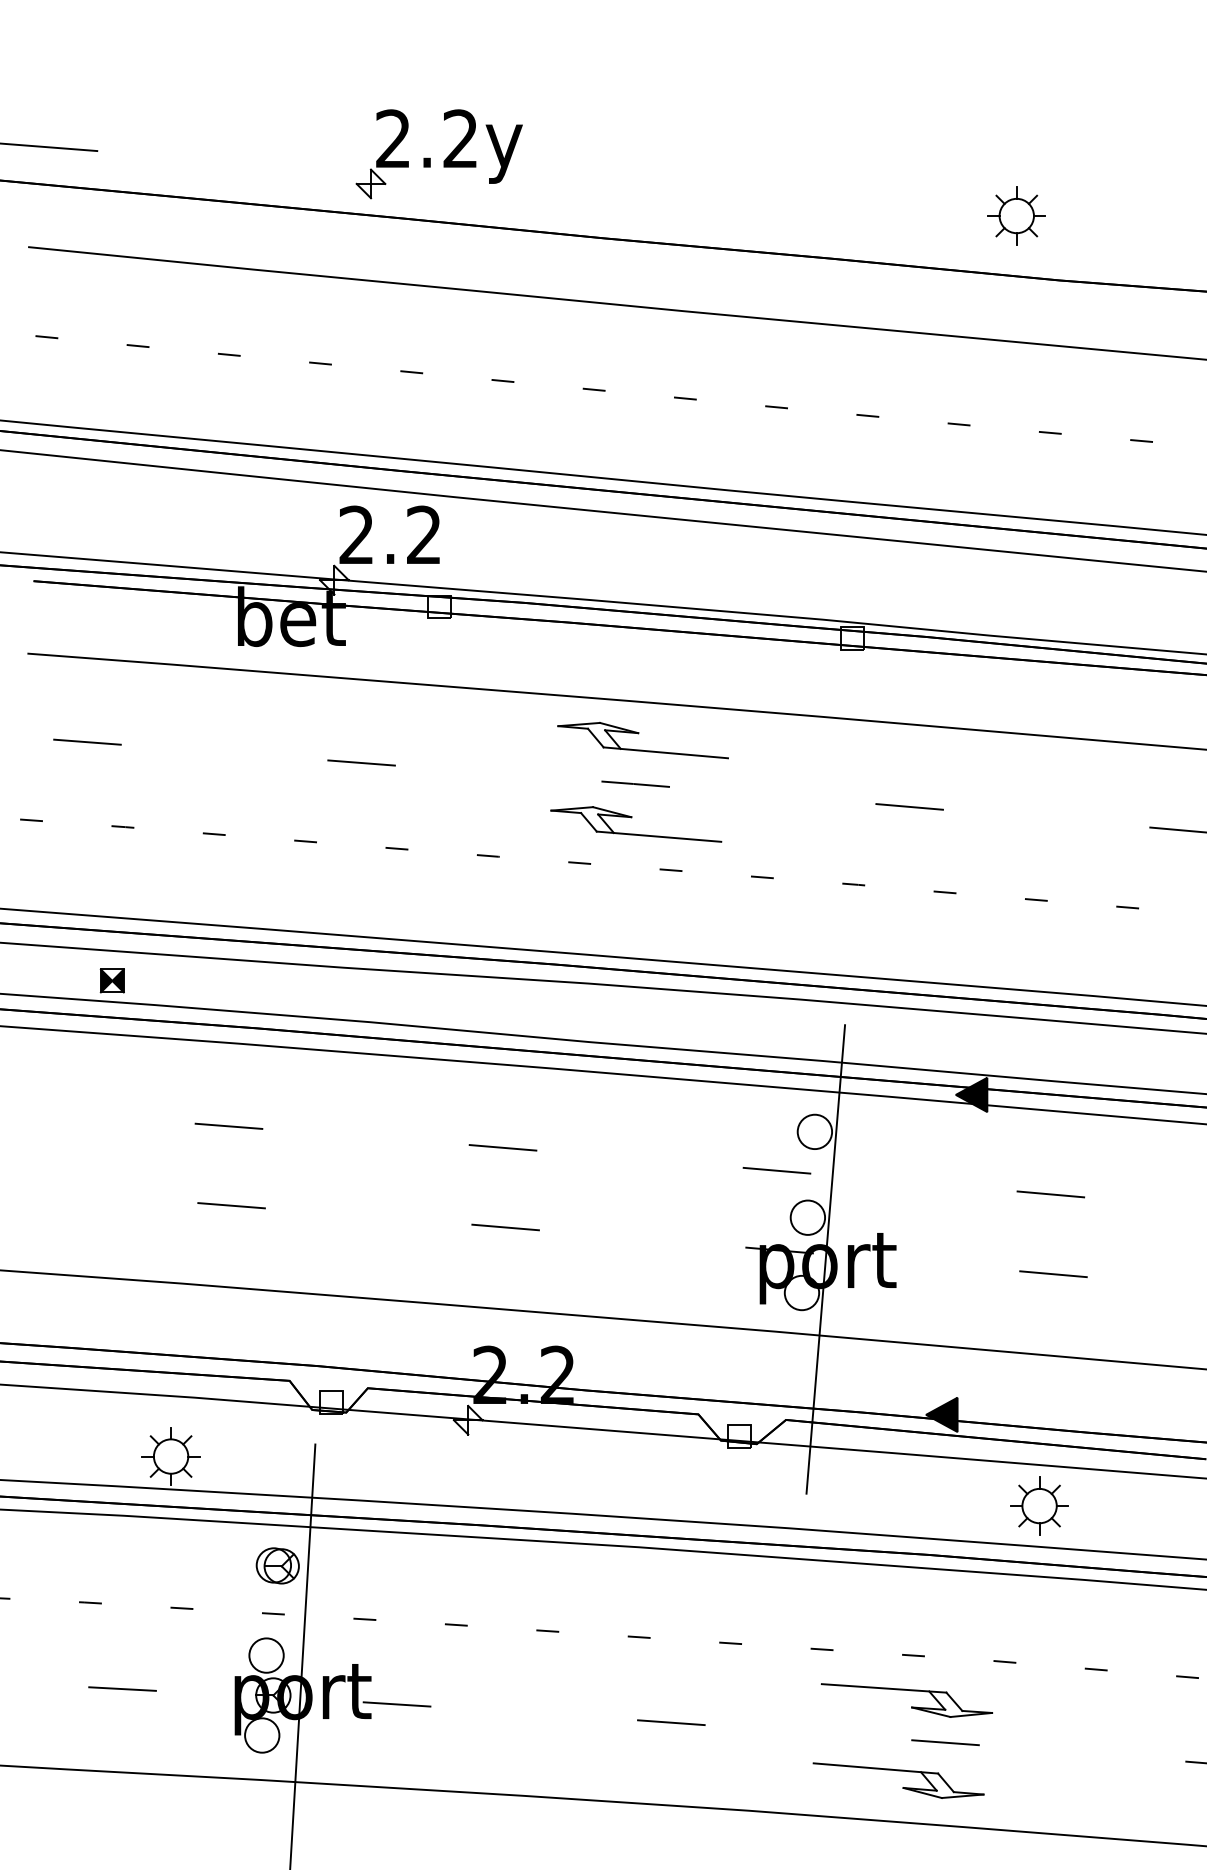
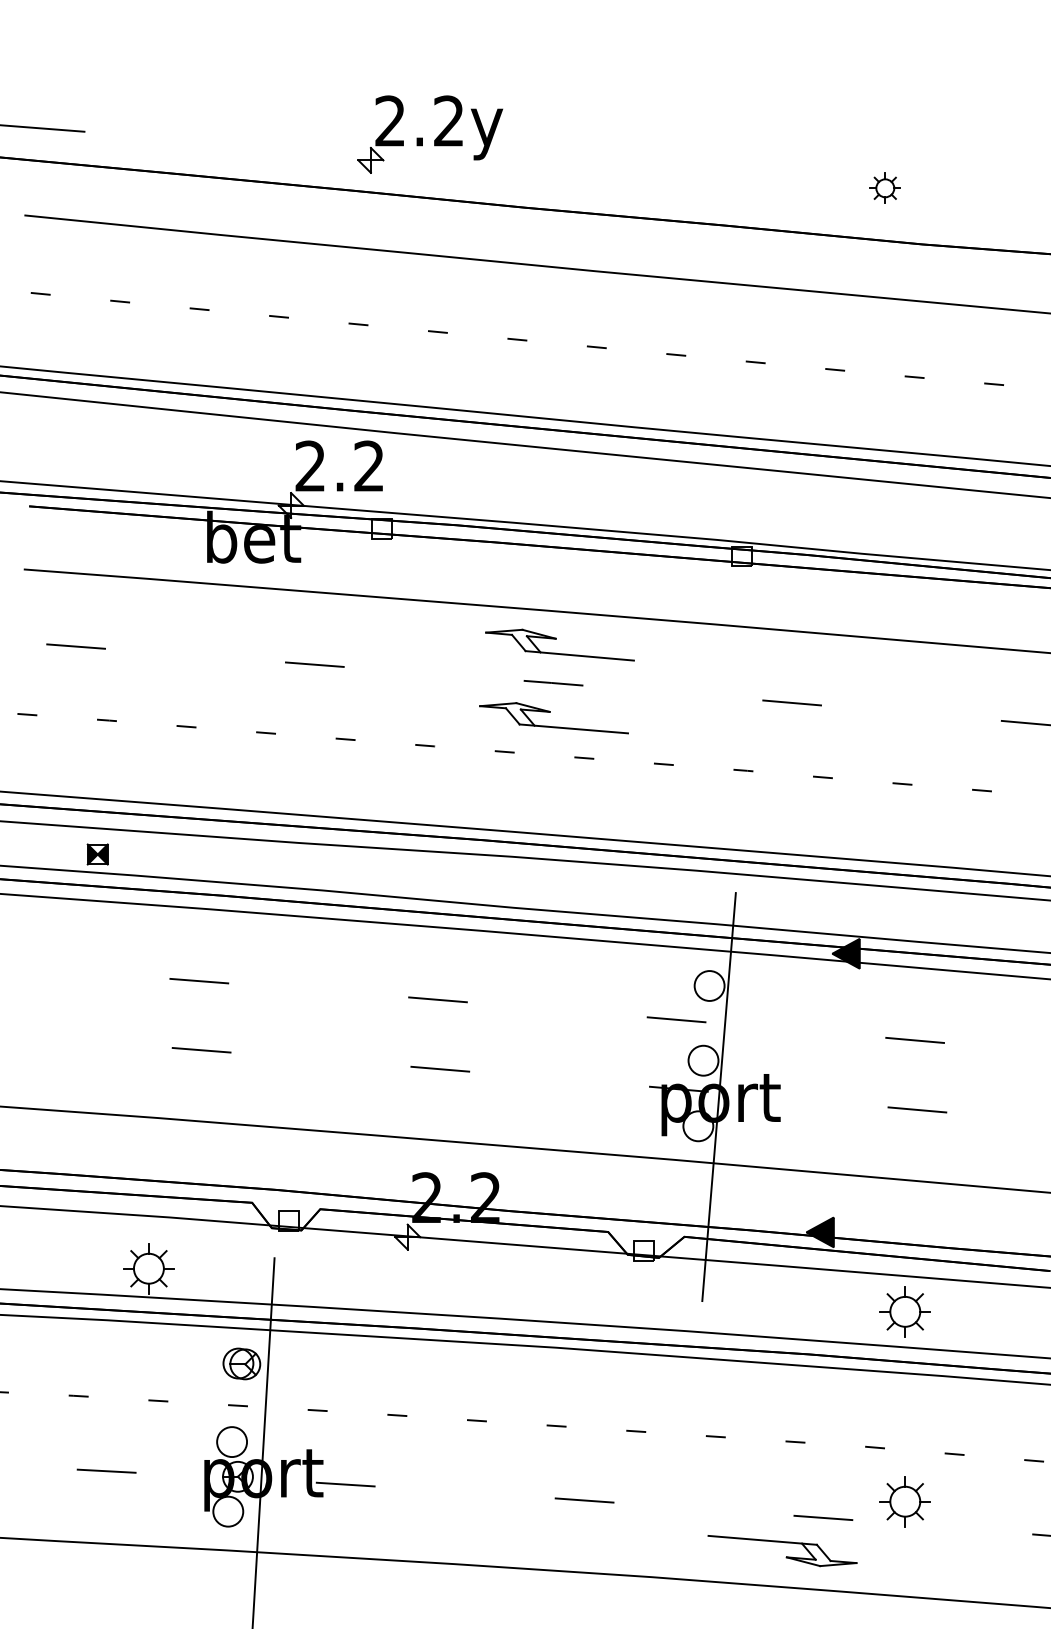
part: (444, 159) -> (434, 139), moved
part: (1016, 215) -> (885, 187), size x0.6
part: (911, 1706) -> (793, 1486), removed
part: (1039, 1723) -> (905, 1501), added

